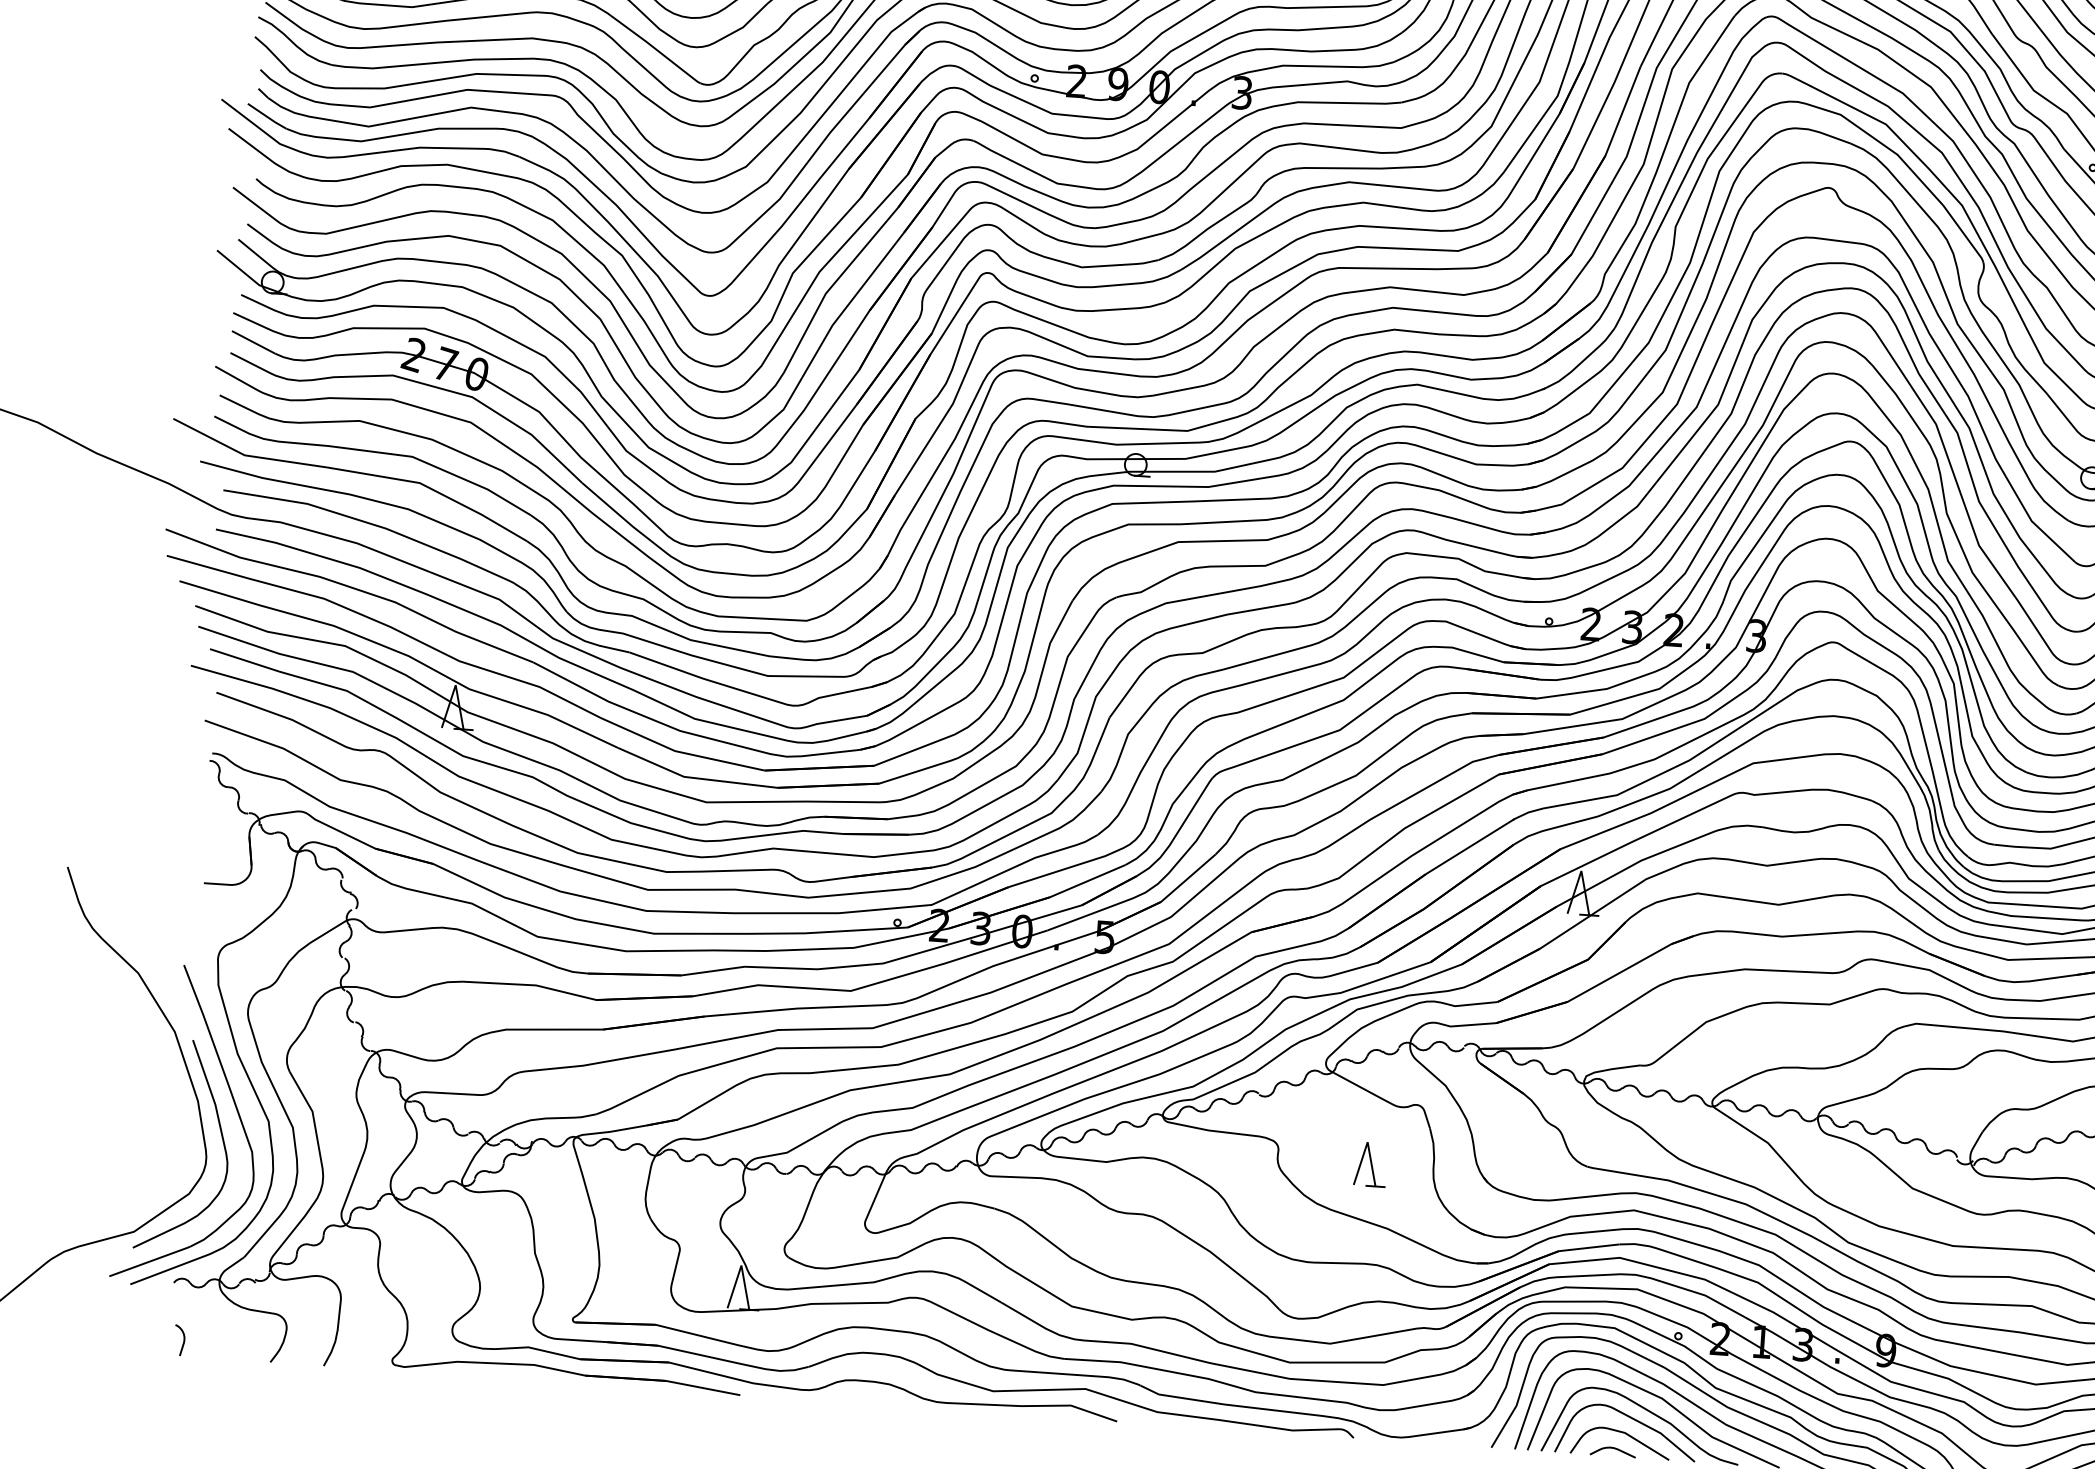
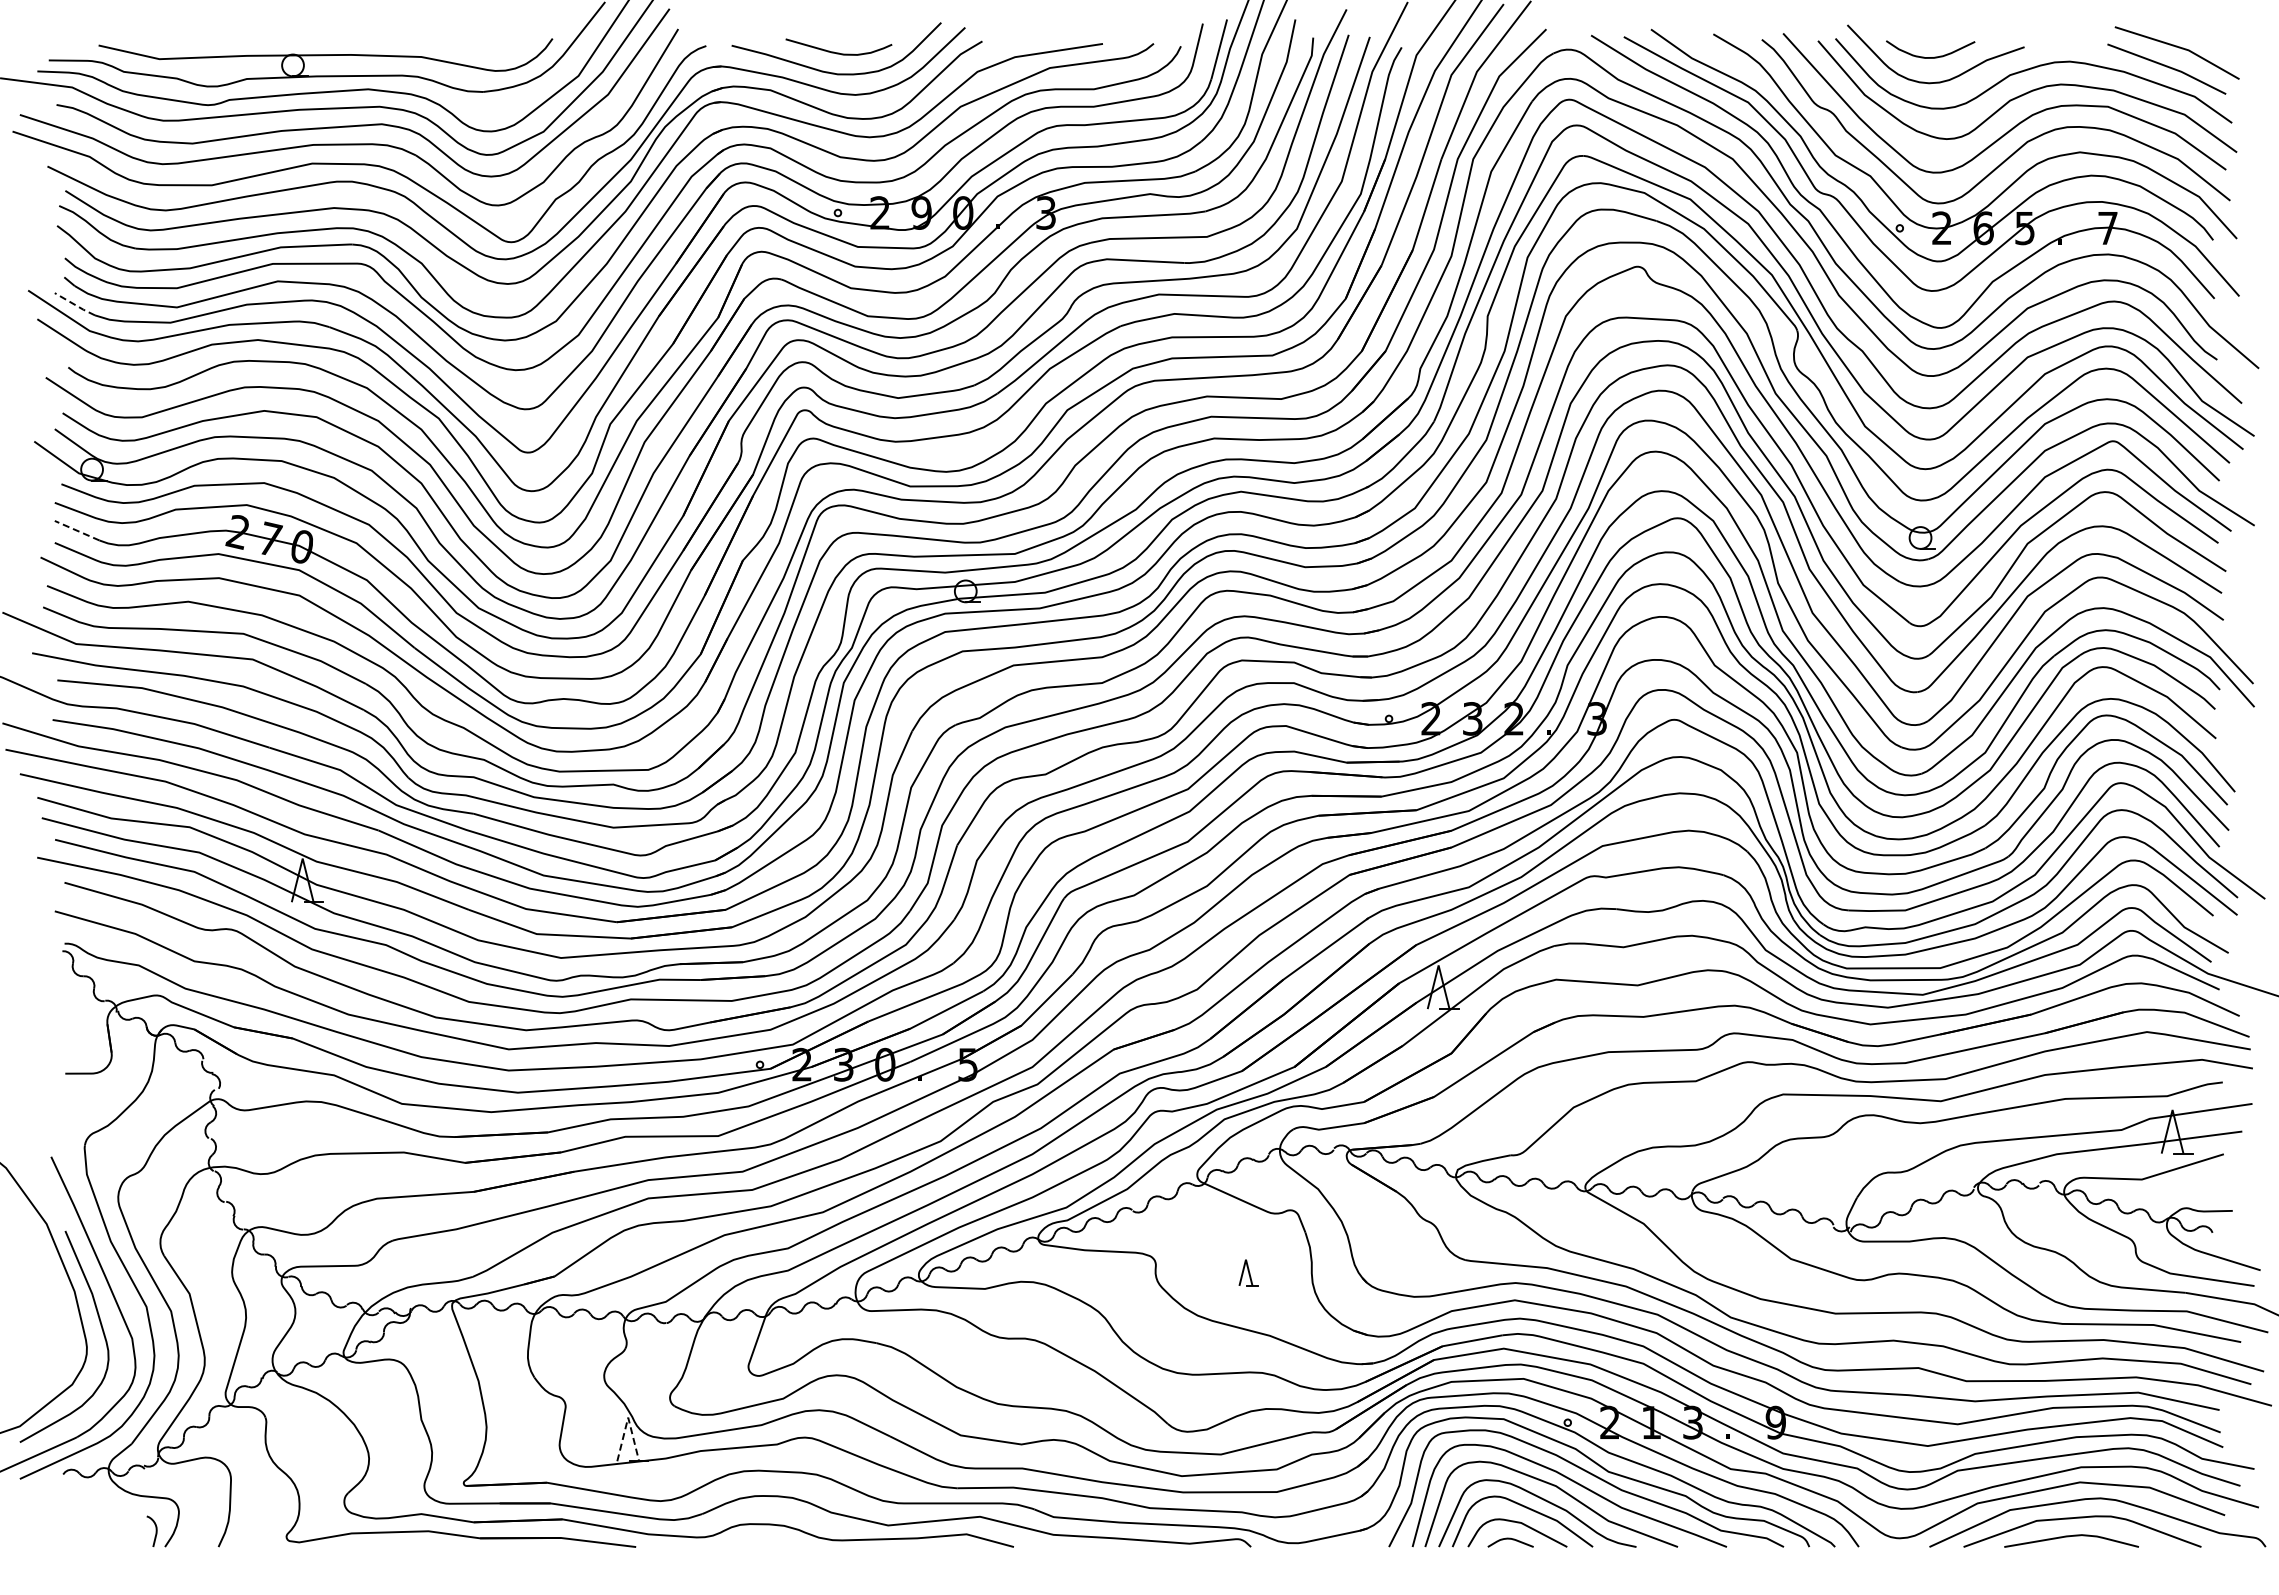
line: (267, 116) -> (75, 304), solid -> dashed
line: (252, 342) -> (76, 530), solid -> dashed
part: (1370, 1164) -> (1248, 1272), size x0.6
line: (741, 1265) -> (628, 1417), solid -> dashed
curve: (183, 1339) -> (155, 1530), moved

